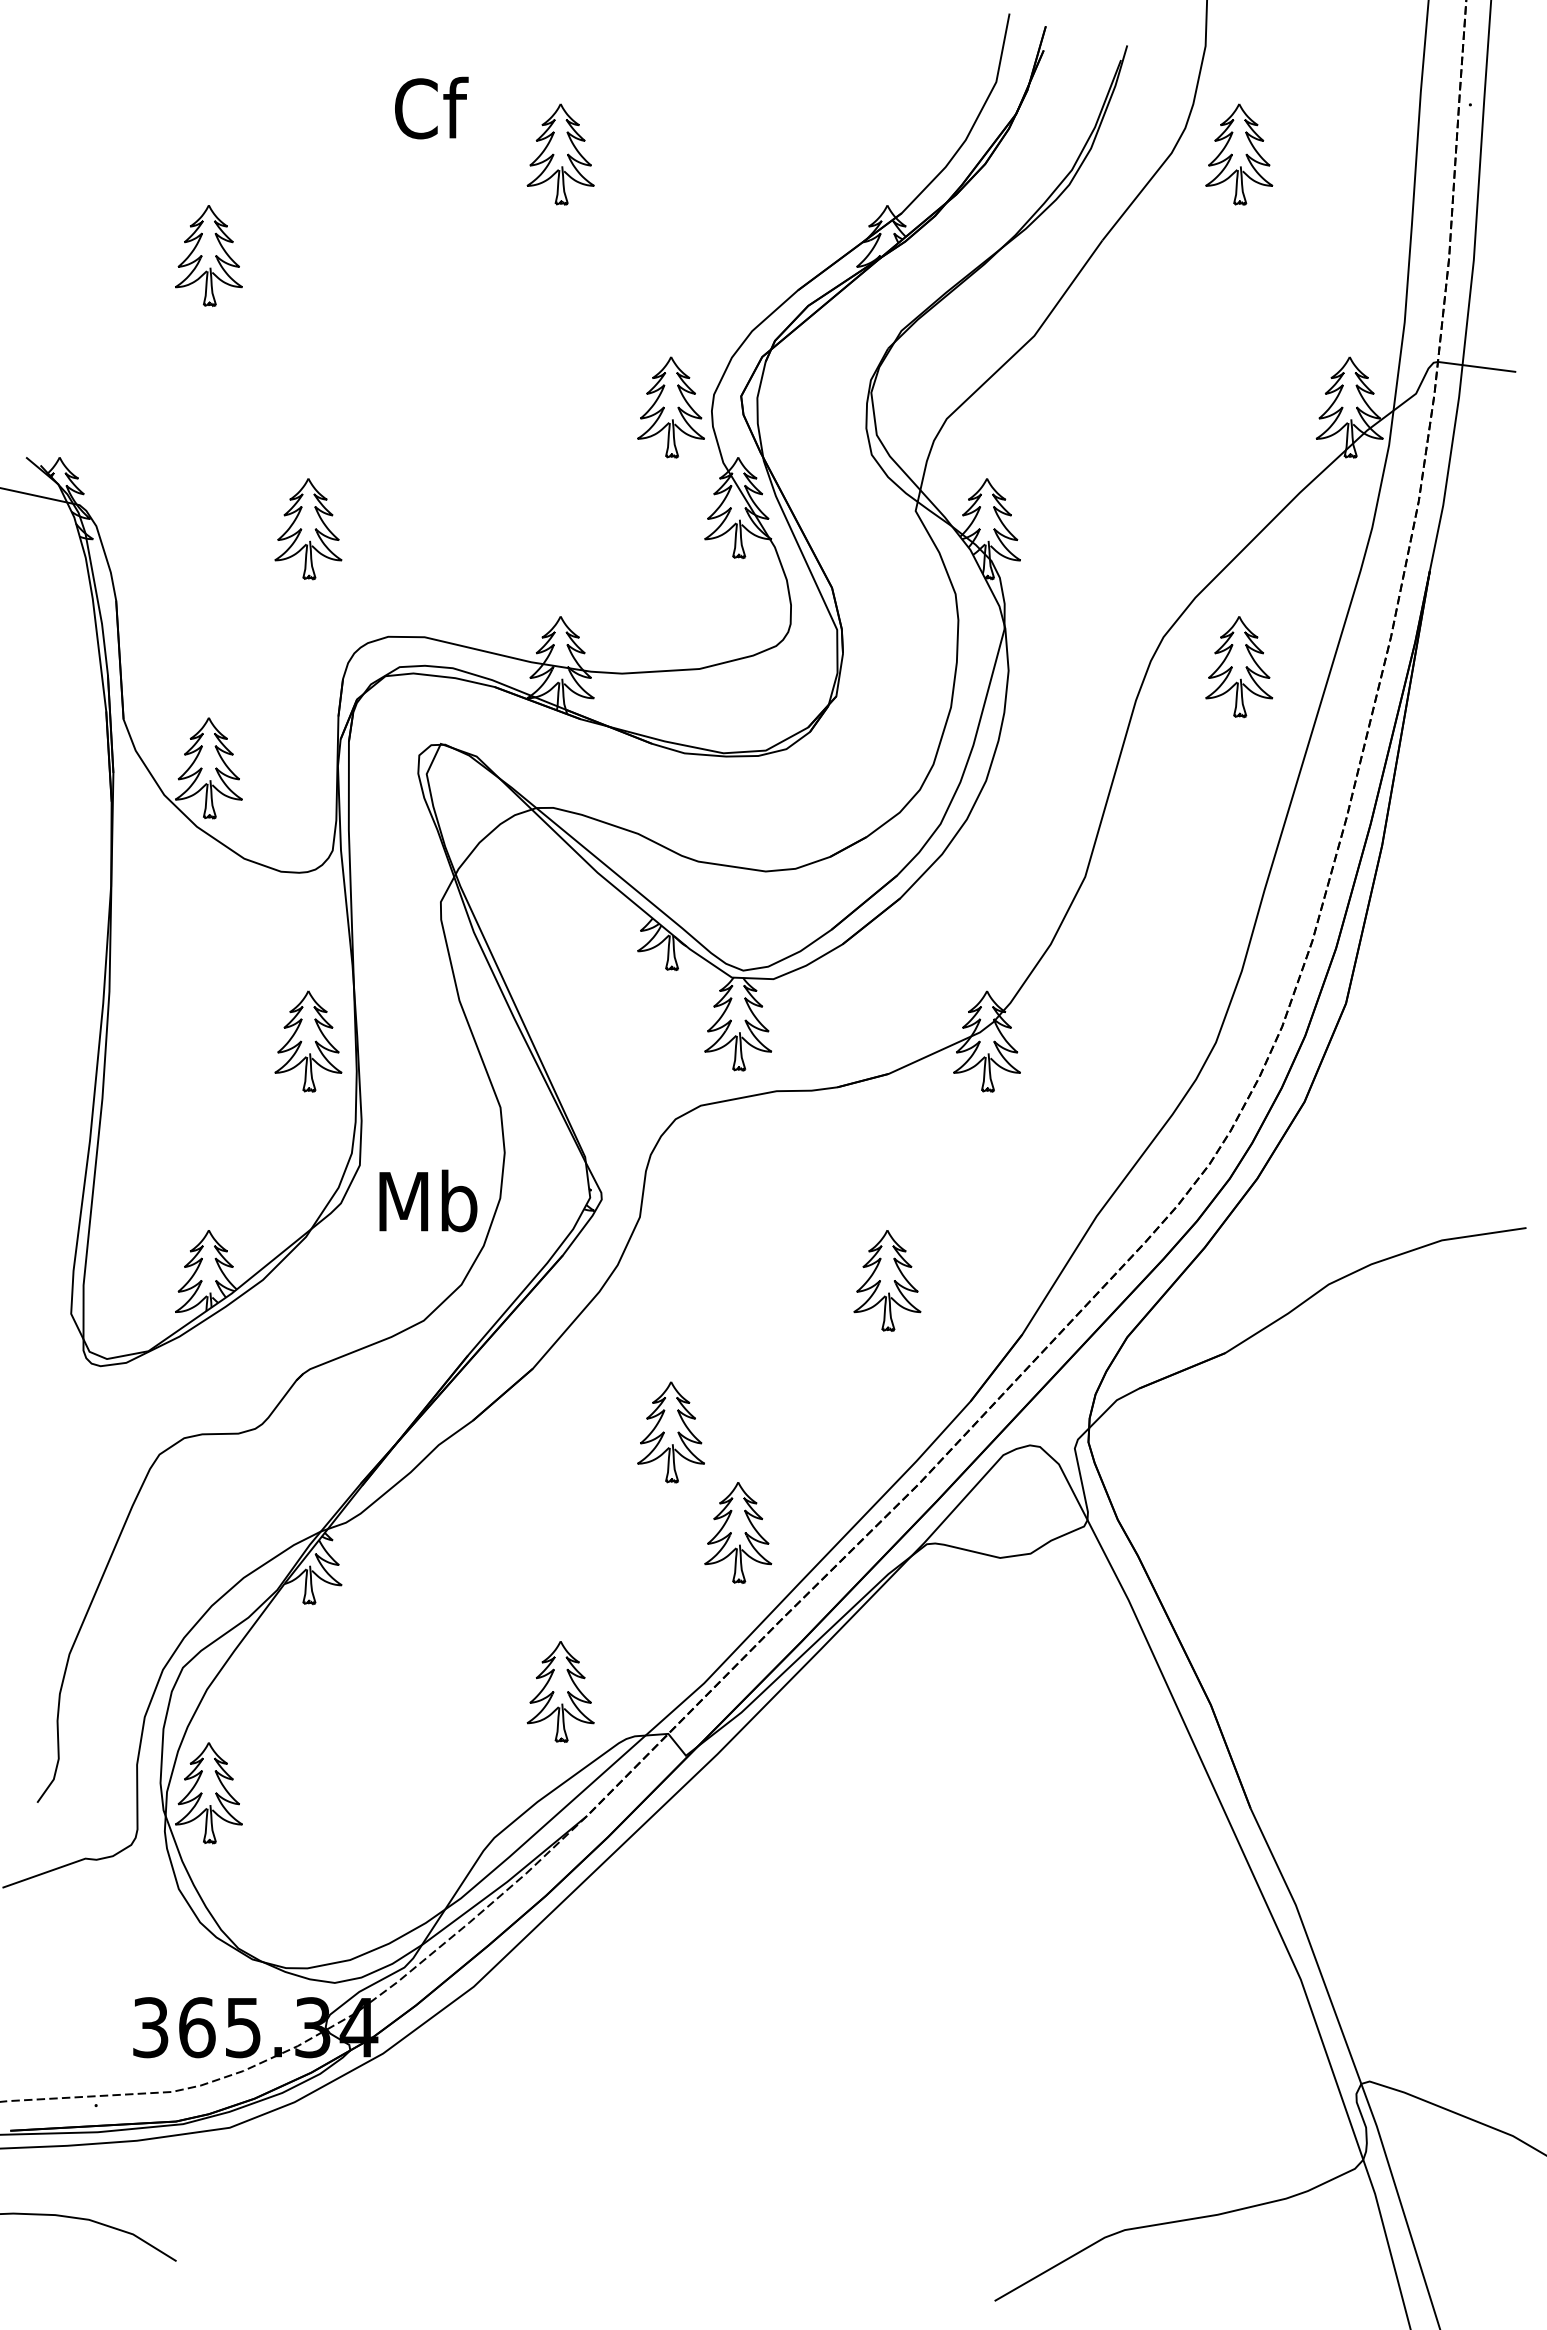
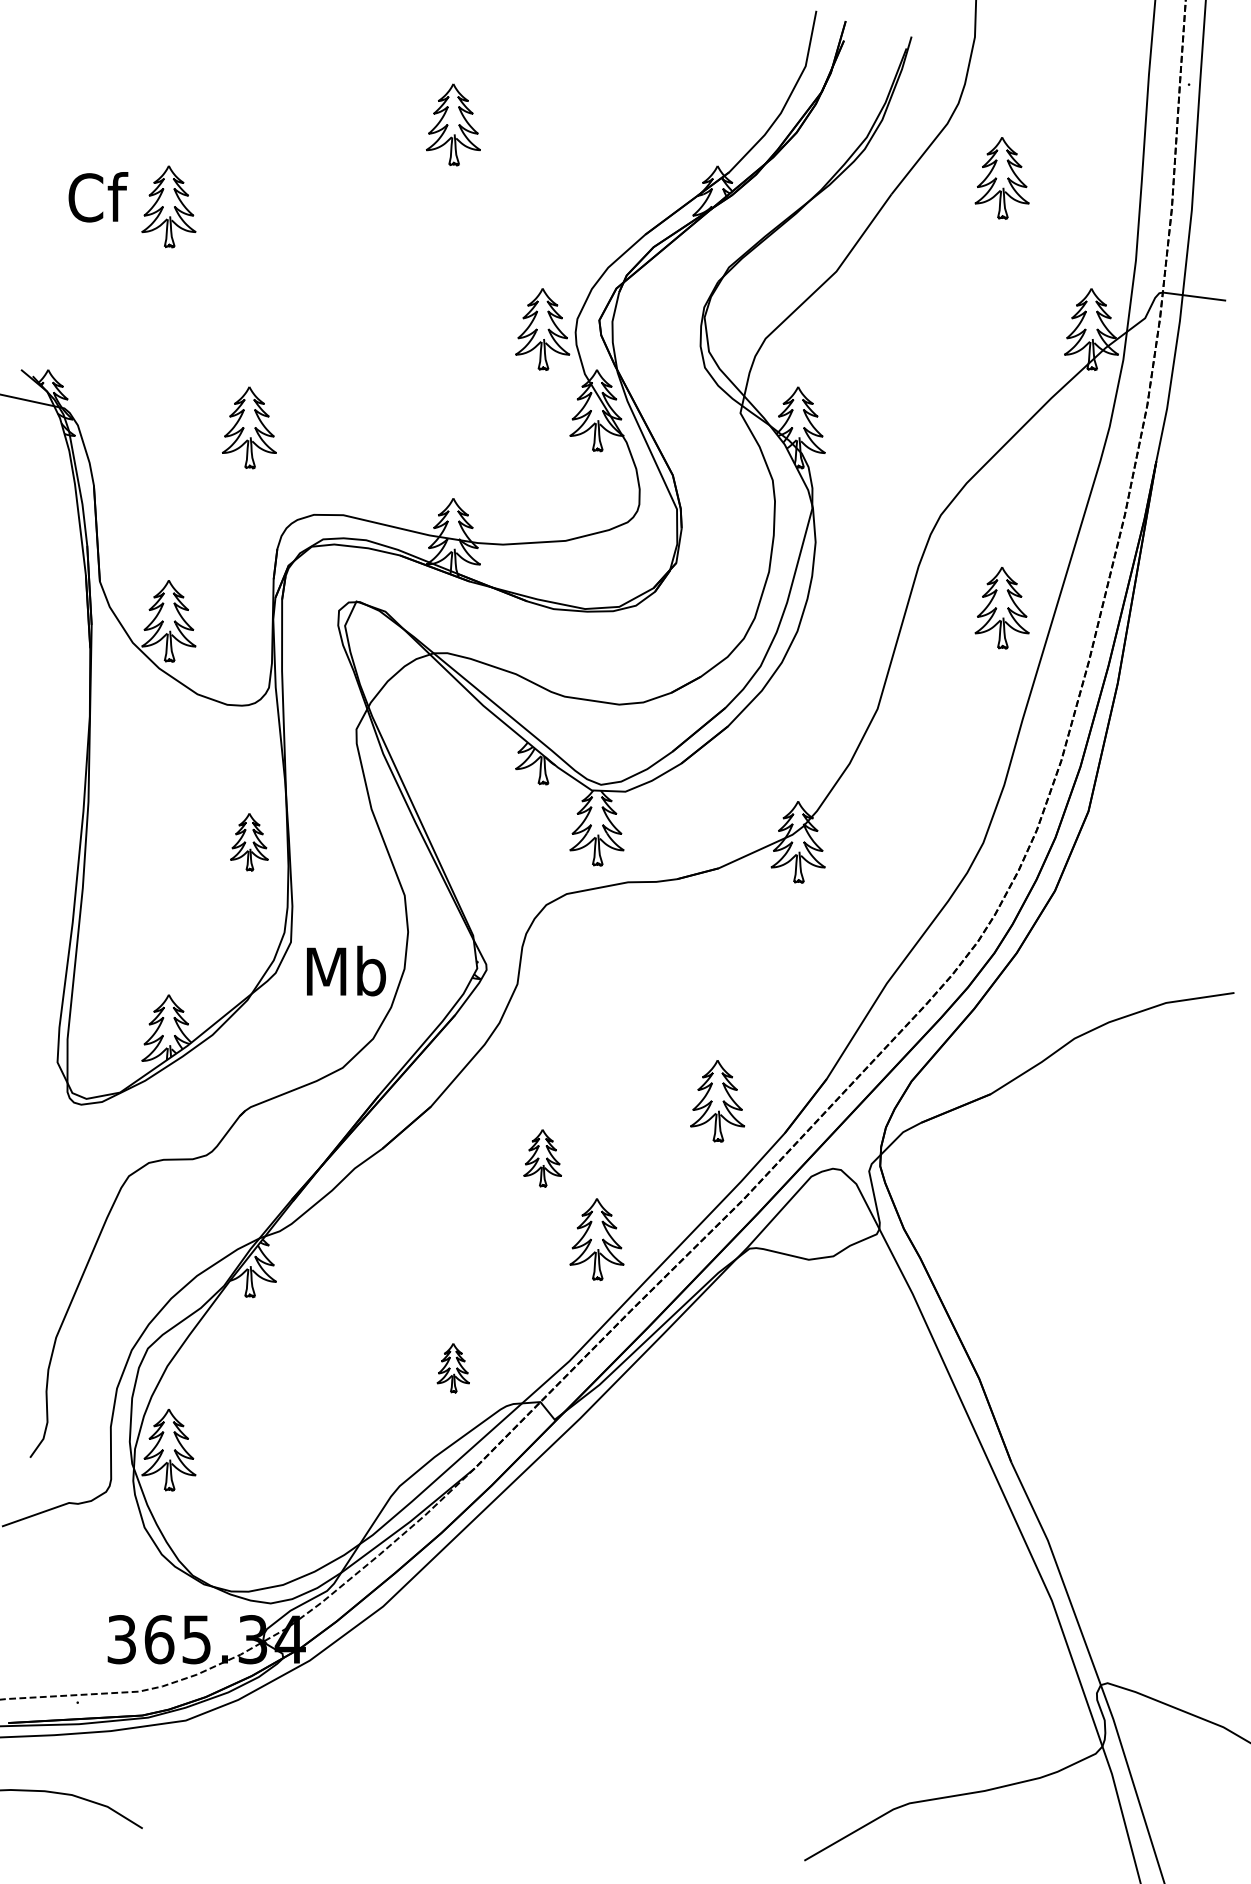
text: (431, 107) -> (98, 196), moved
part: (1239, 154) -> (1002, 178), moved
part: (1239, 667) -> (1002, 608), moved
part: (308, 1041) -> (249, 842), size x0.7
part: (887, 1280) -> (717, 1100), moved
part: (670, 1432) -> (542, 1158), size x0.7
part: (560, 1691) -> (453, 1367), size x0.6

